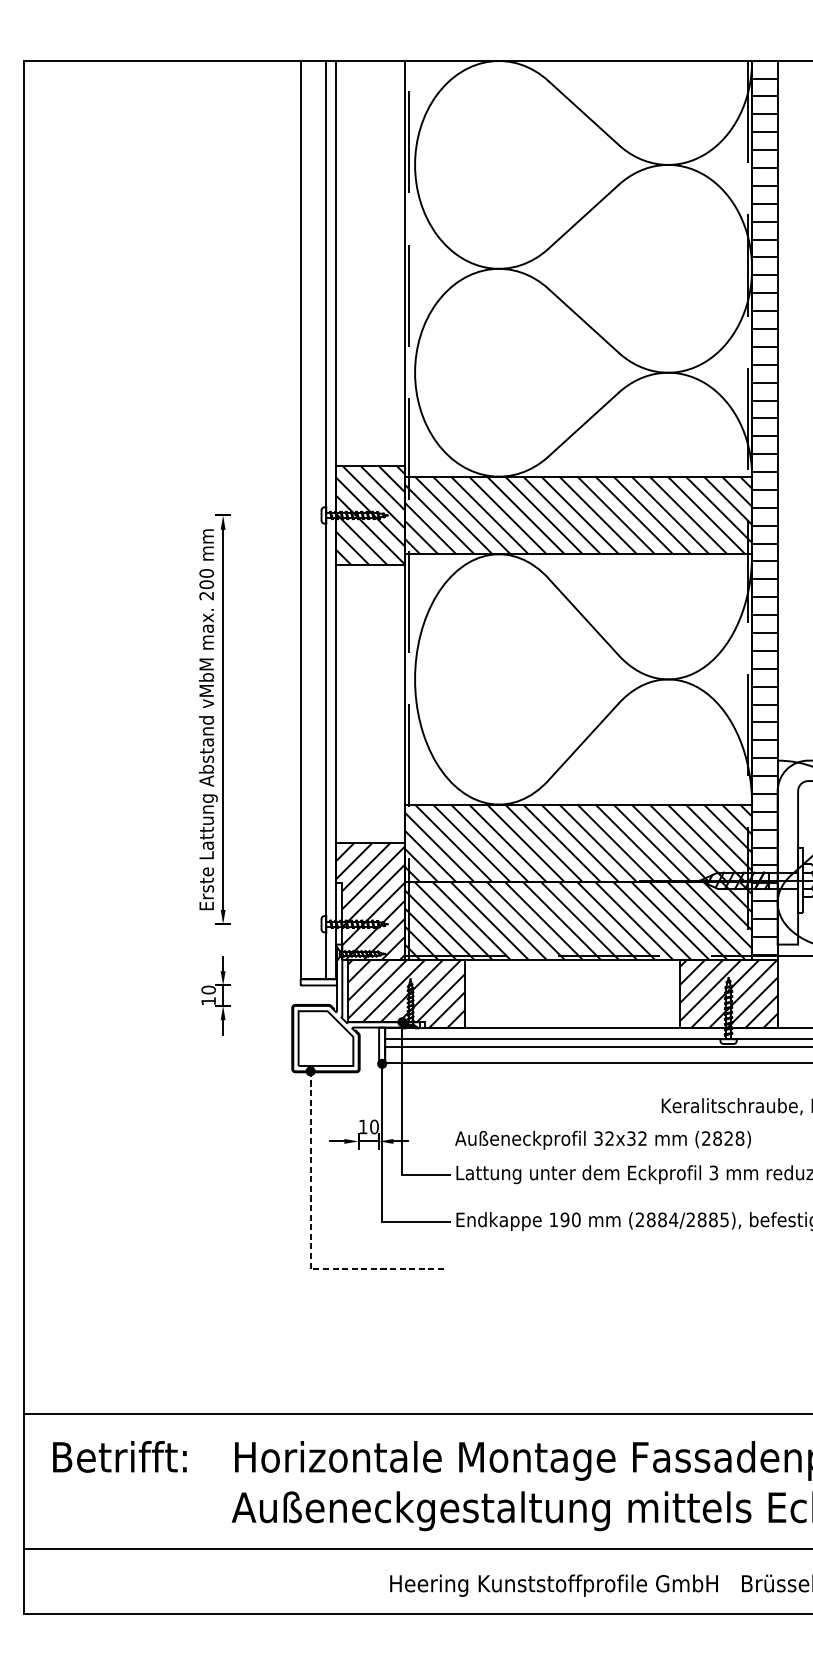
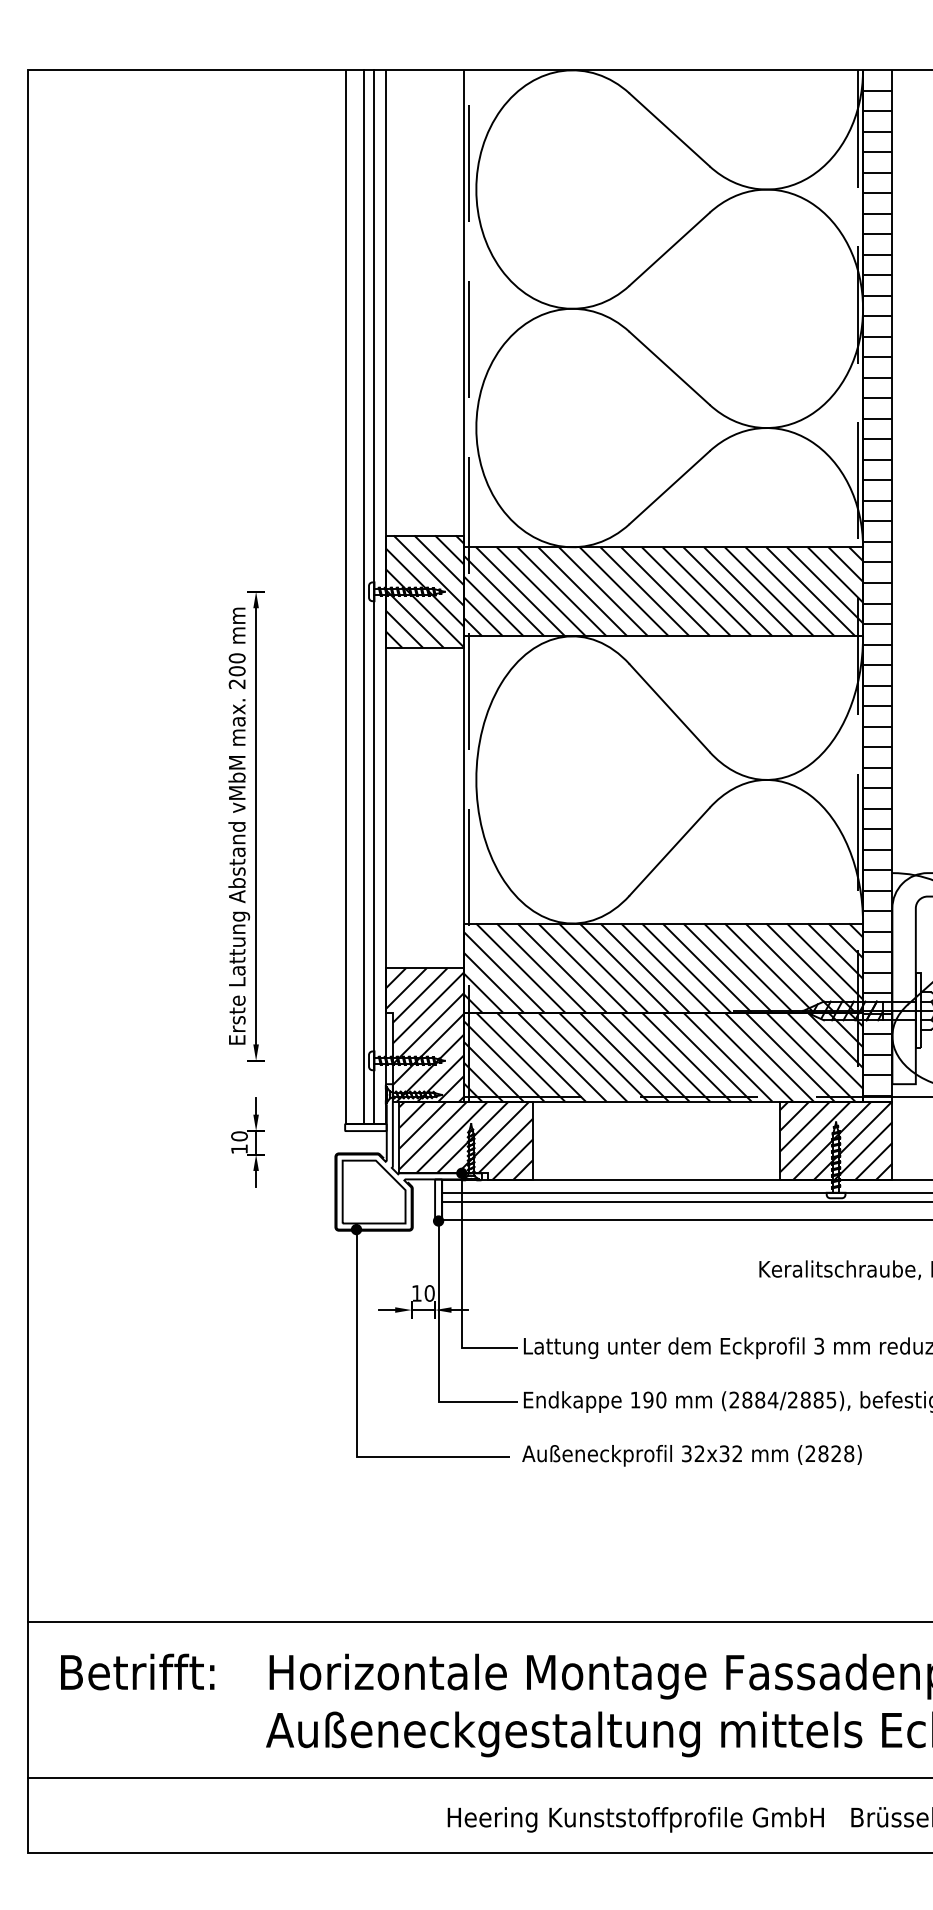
line: (316, 520) -> (363, 597), added
text: (602, 1140) -> (691, 1455), moved
line: (310, 1237) -> (356, 1420), dashed -> solid

